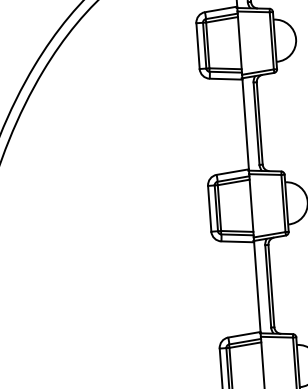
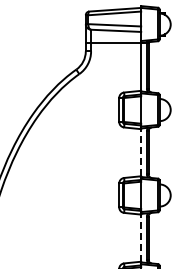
line: (246, 123) -> (141, 152), solid -> dashed
line: (257, 287) -> (141, 238), solid -> dashed

